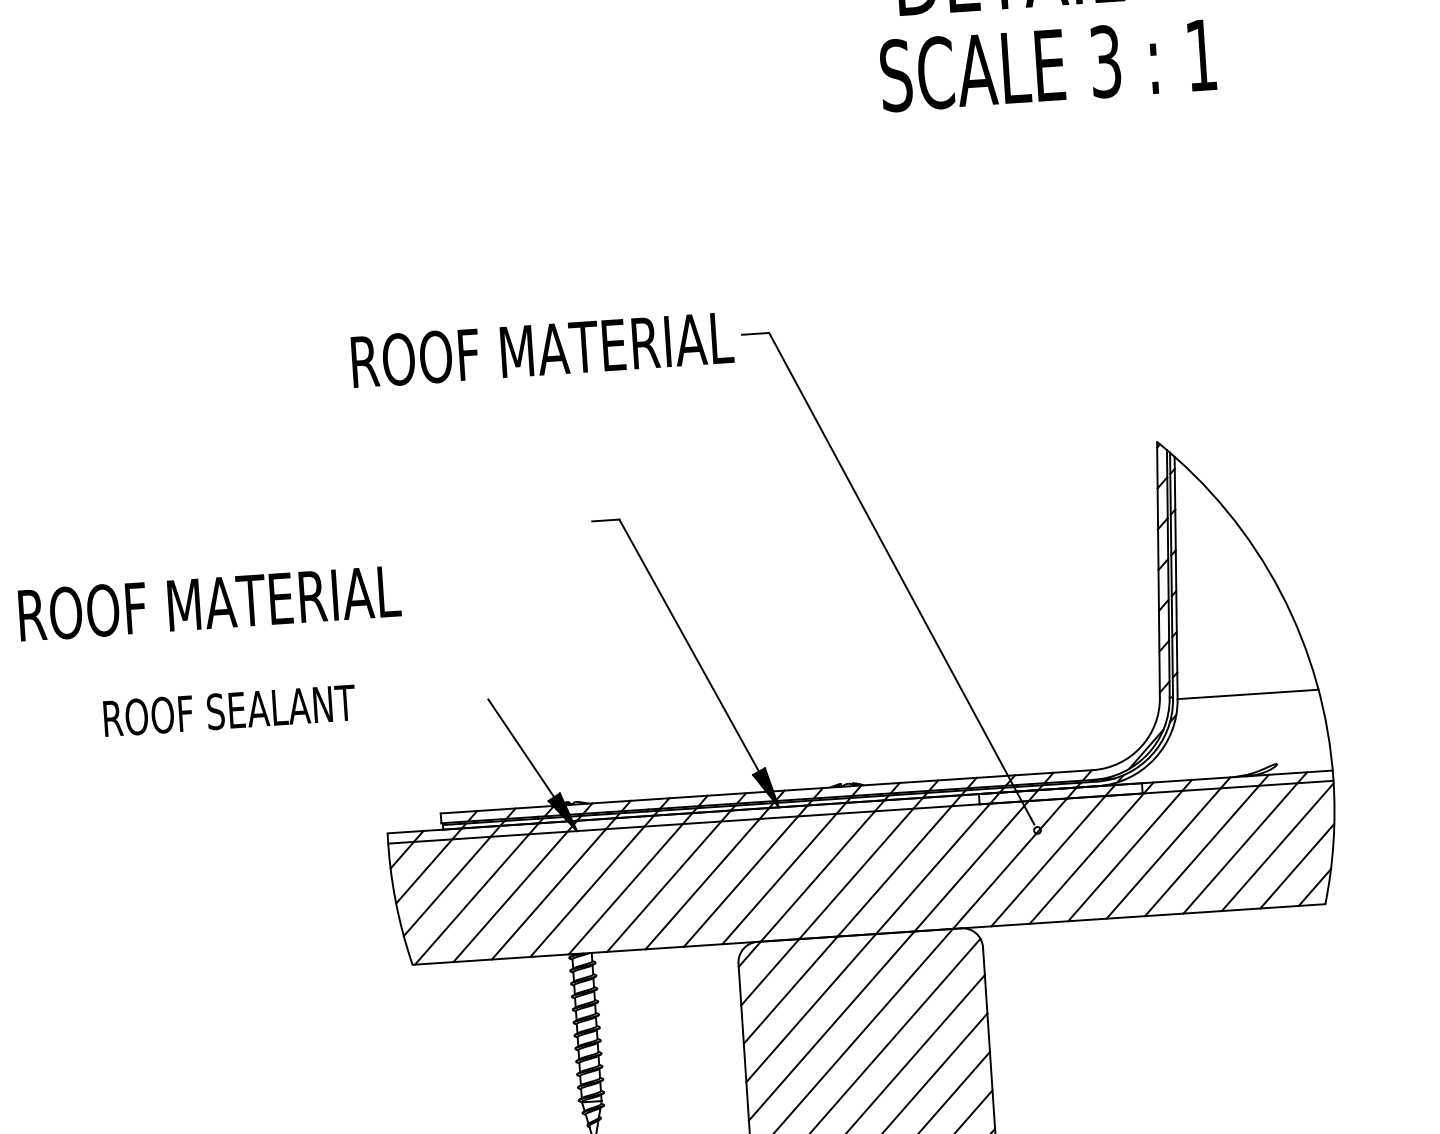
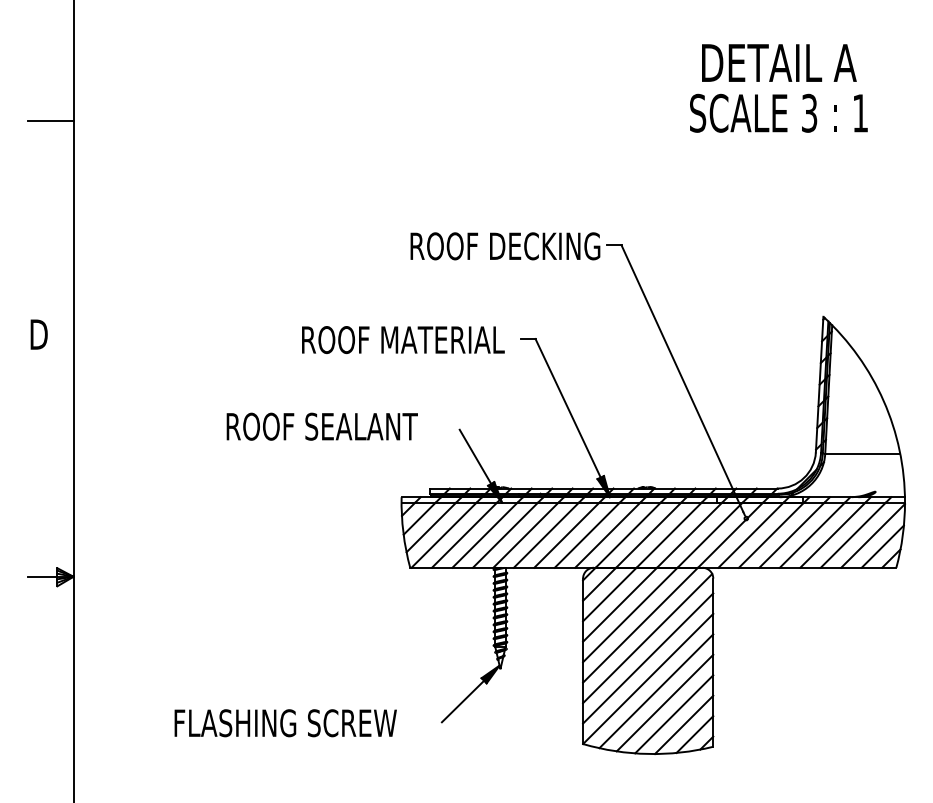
text: (542, 350) -> (500, 246), ROOF MATERIAL -> ROOF DECKING
text: (209, 602) -> (403, 339), moved
part: (228, 710) -> (321, 426), size x1.43

